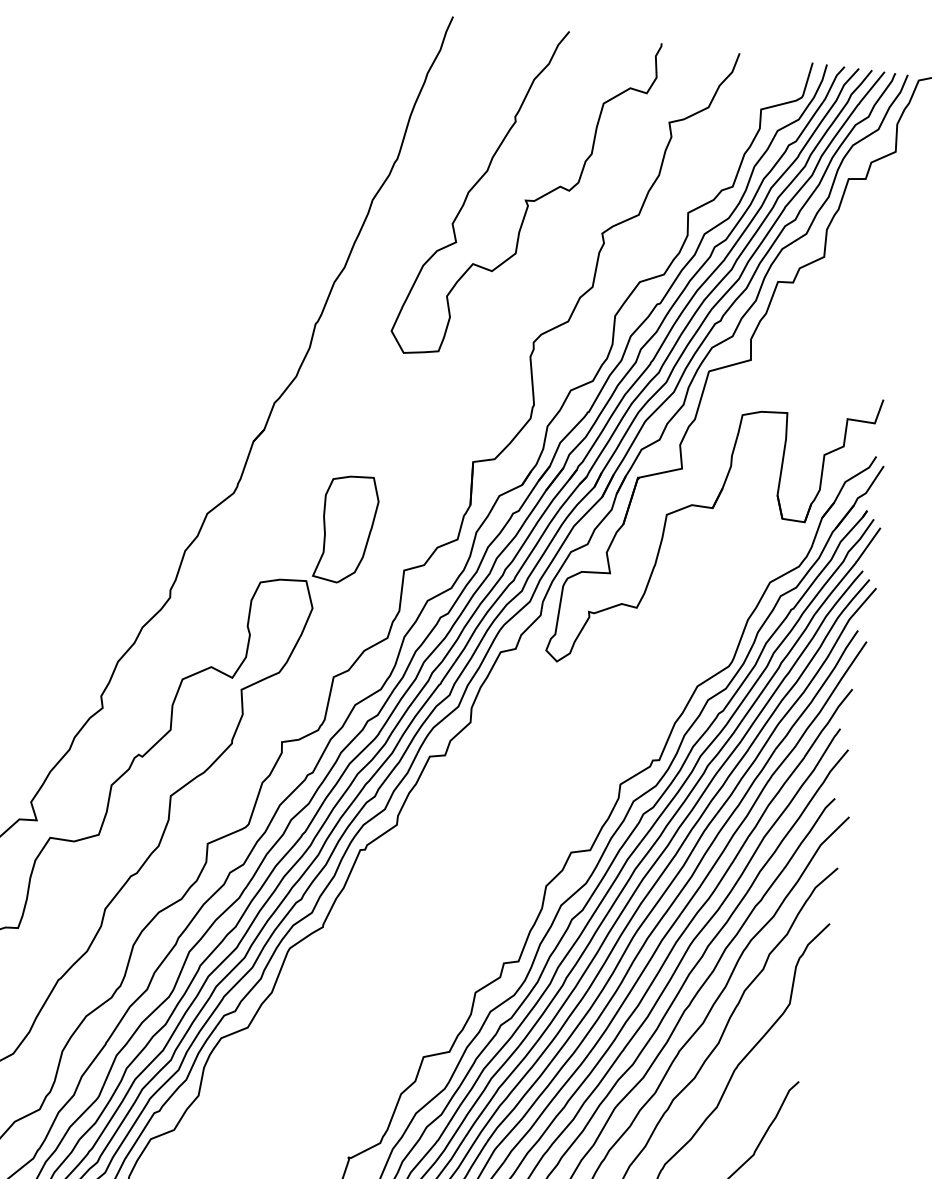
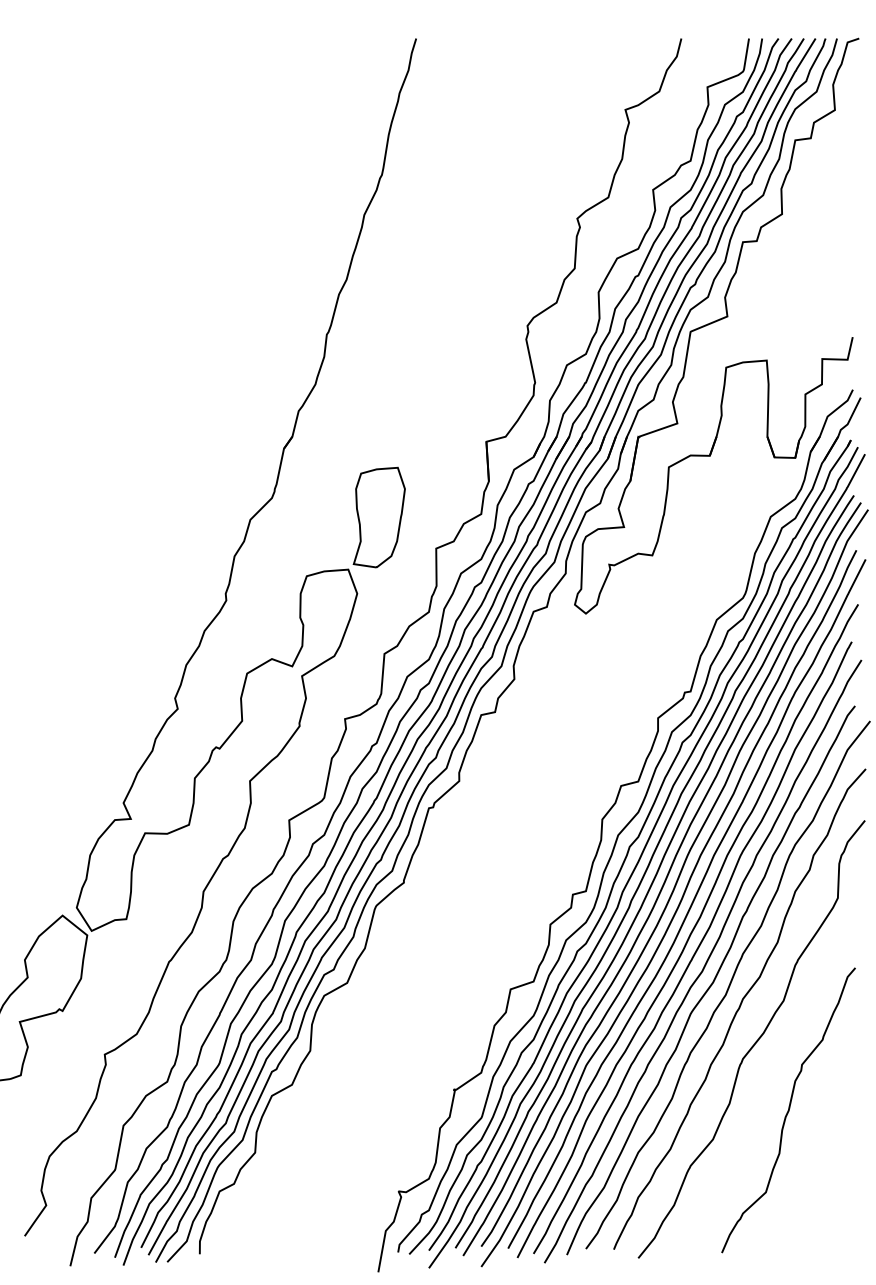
curve: (525, 199) -> (503, 196), removed

